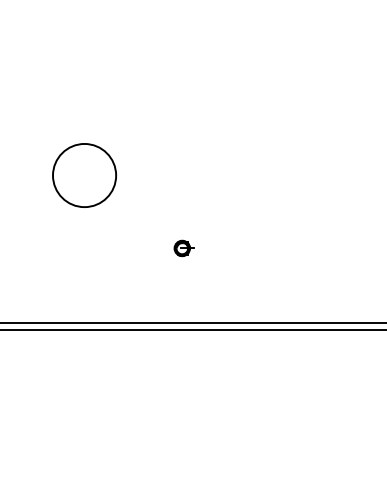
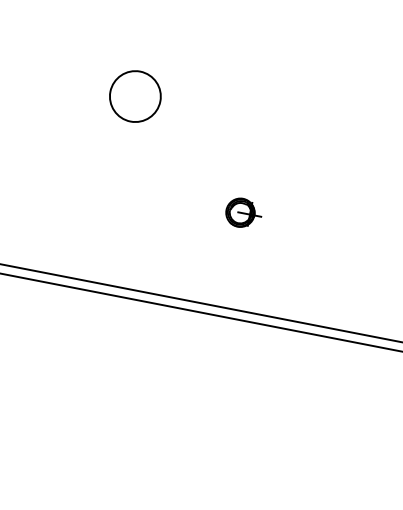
circle: (83, 175) -> (134, 96), size x0.62
part: (183, 248) -> (242, 213), size x1.43

